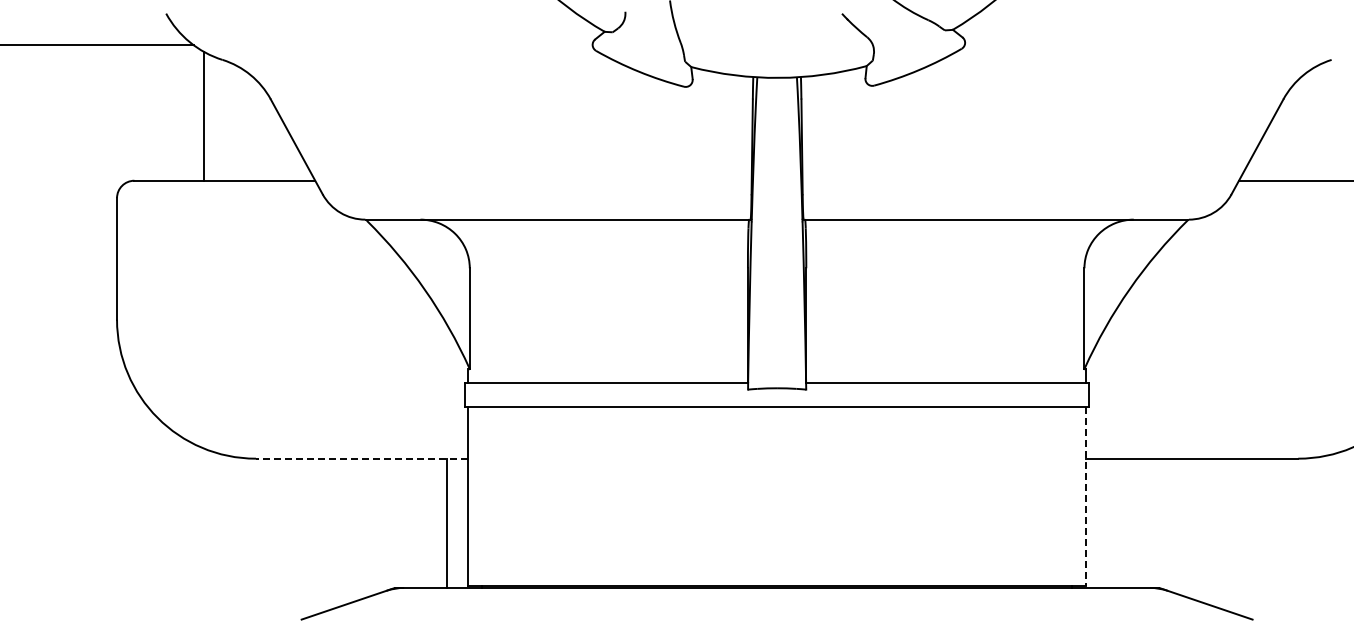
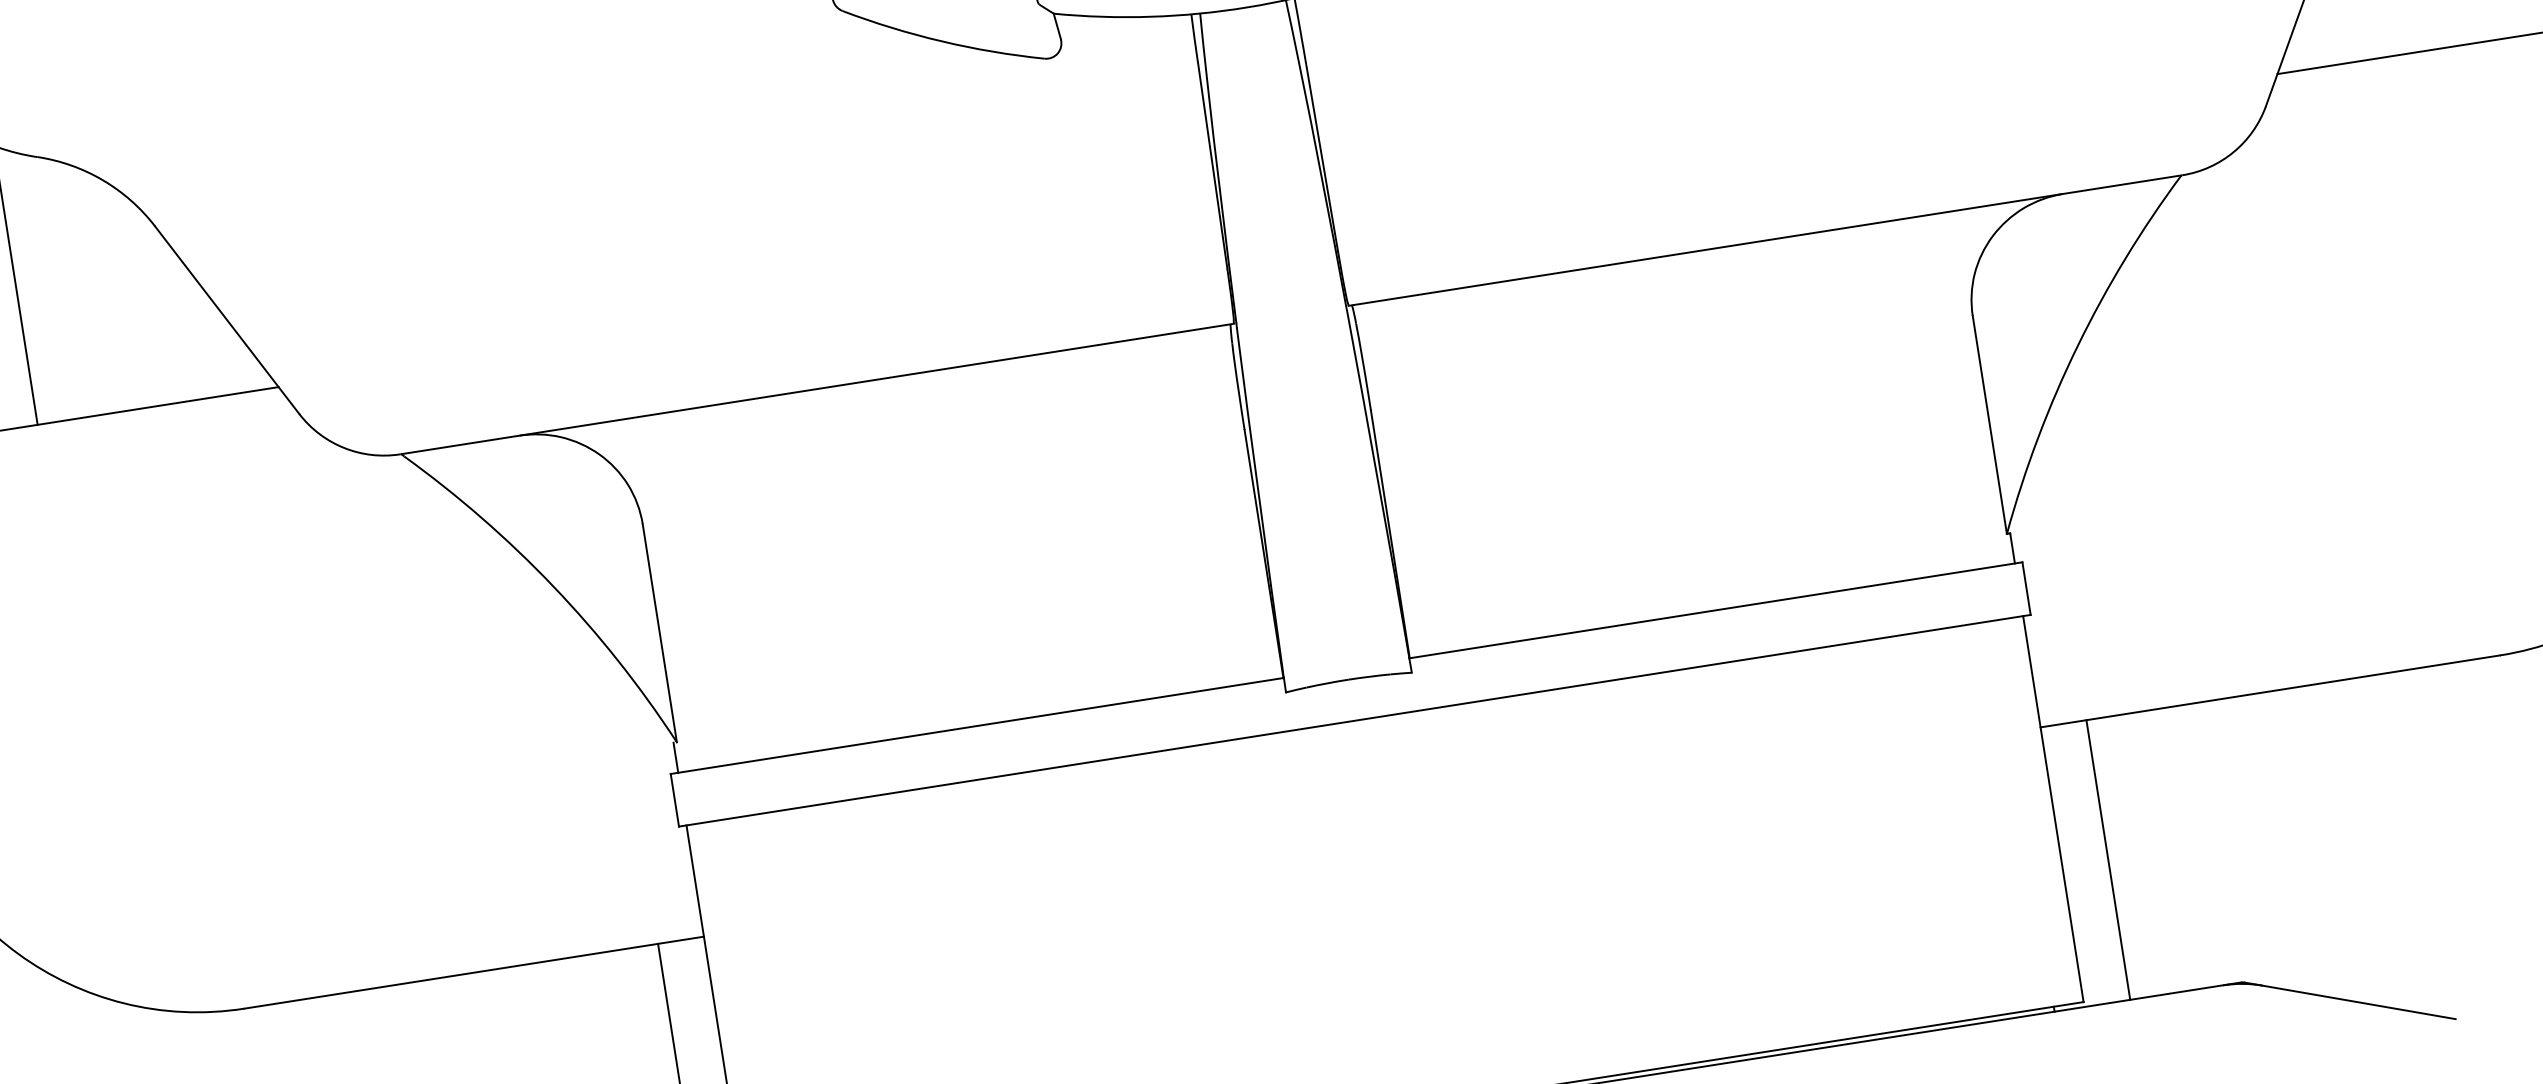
line: (361, 458) -> (472, 972), dashed -> solid
line: (1085, 496) -> (2052, 809), dashed -> solid
line: (1107, 522) -> (2108, 858), added

